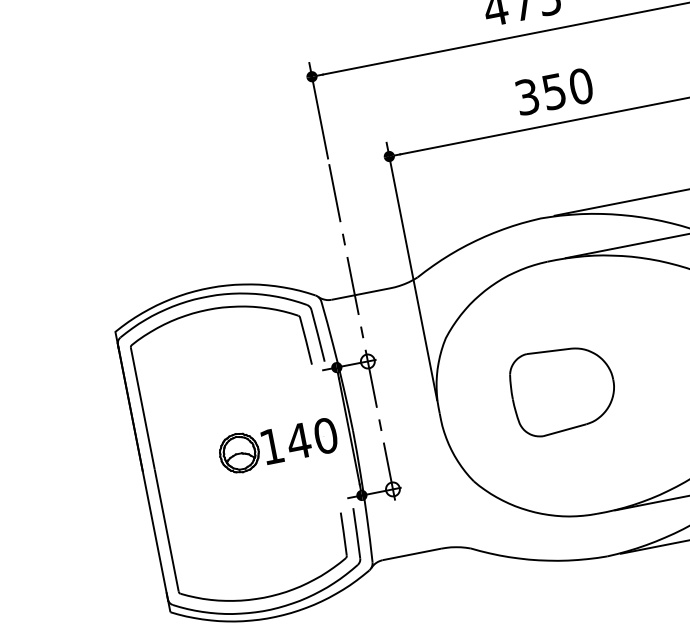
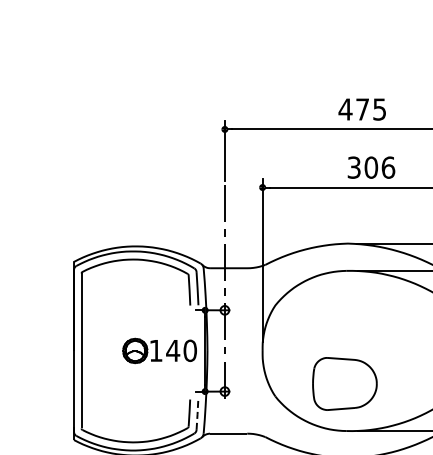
text: (567, 88) -> (379, 167), 350 -> 306
part: (562, 389) -> (344, 383), moved
line: (356, 533) -> (197, 414), solid -> dashed

